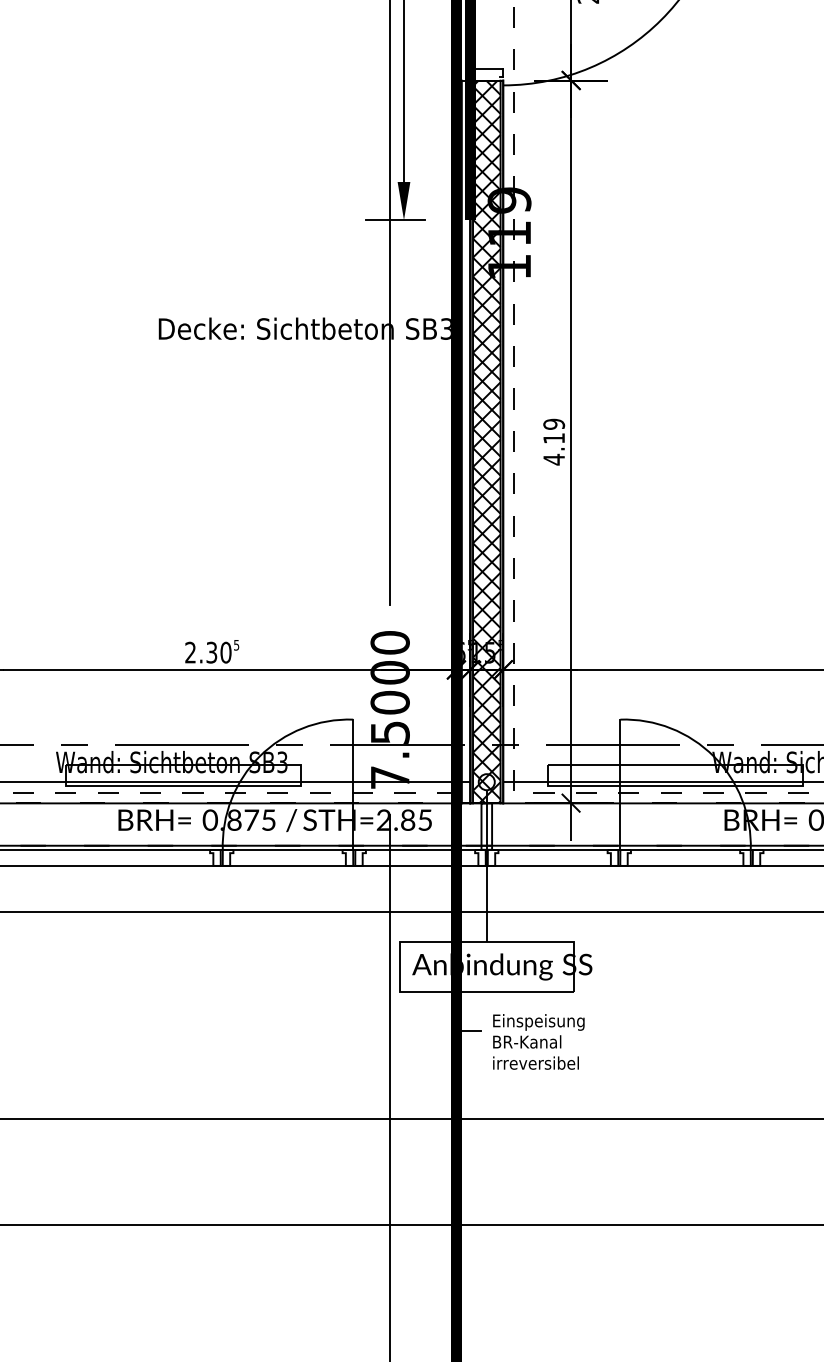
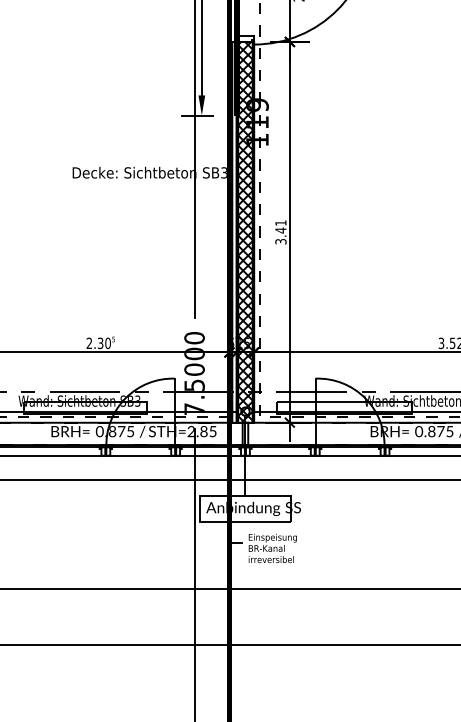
text: (553, 442) -> (280, 232), 4.19 -> 3.41

